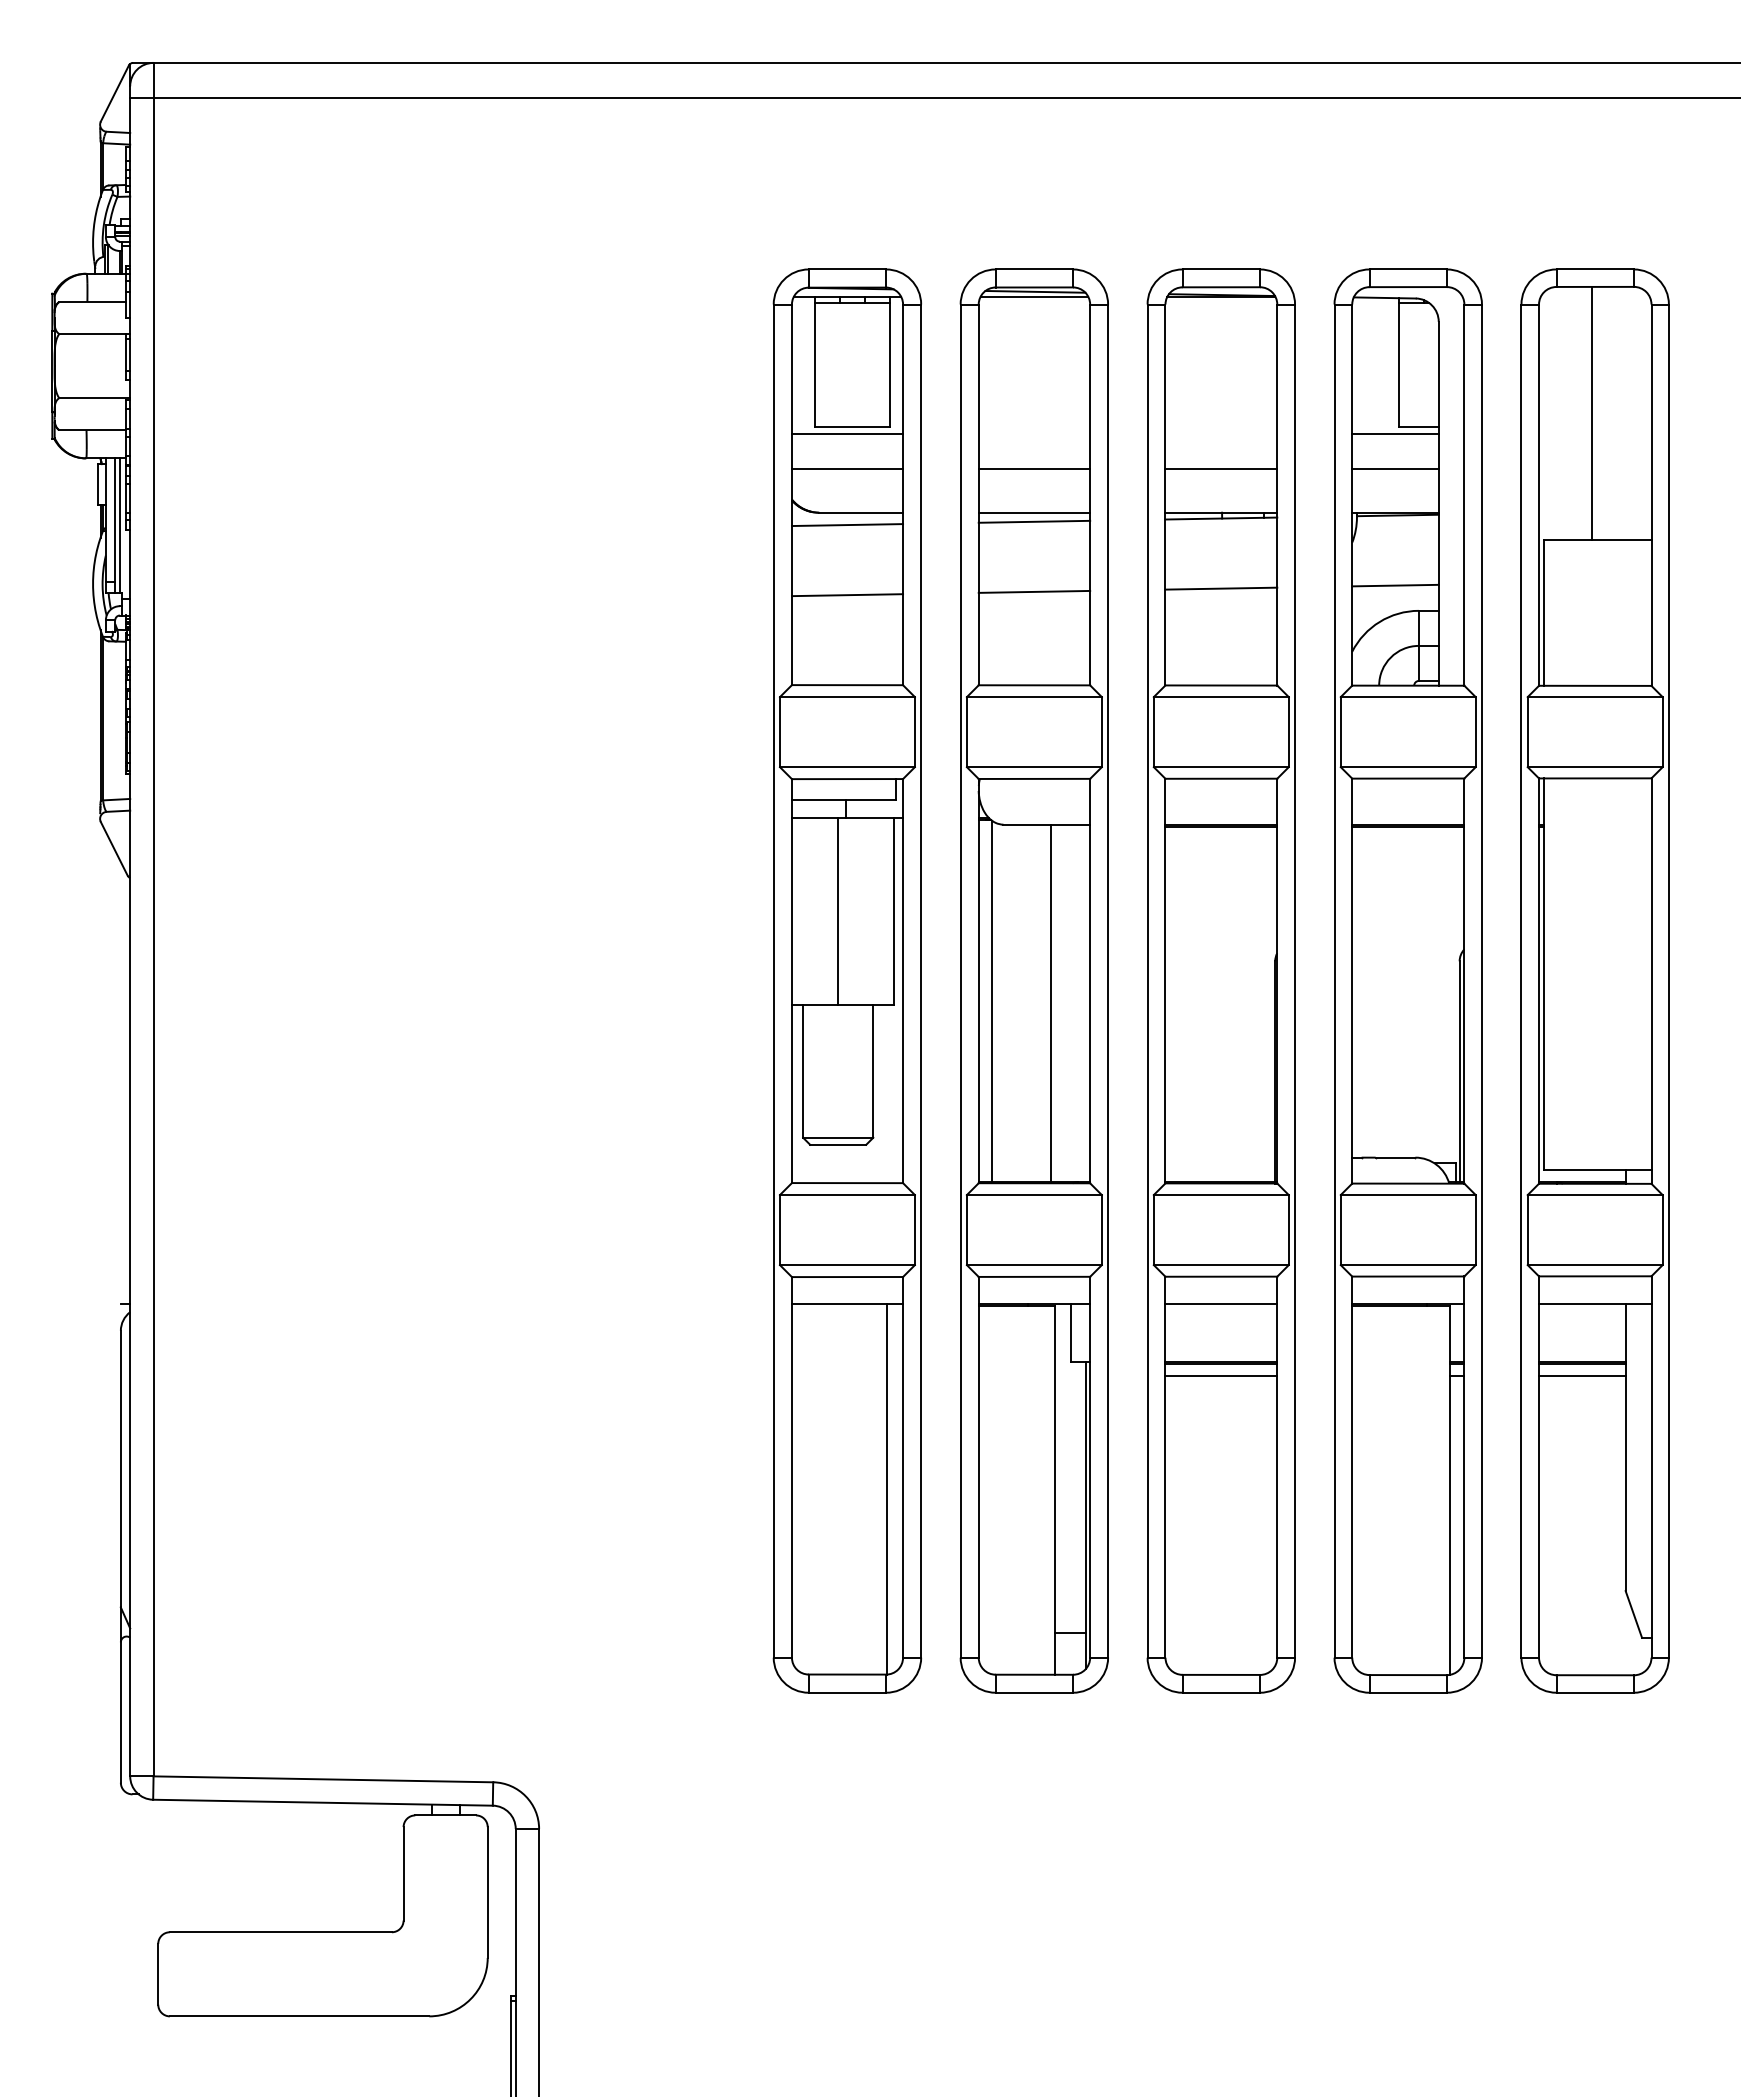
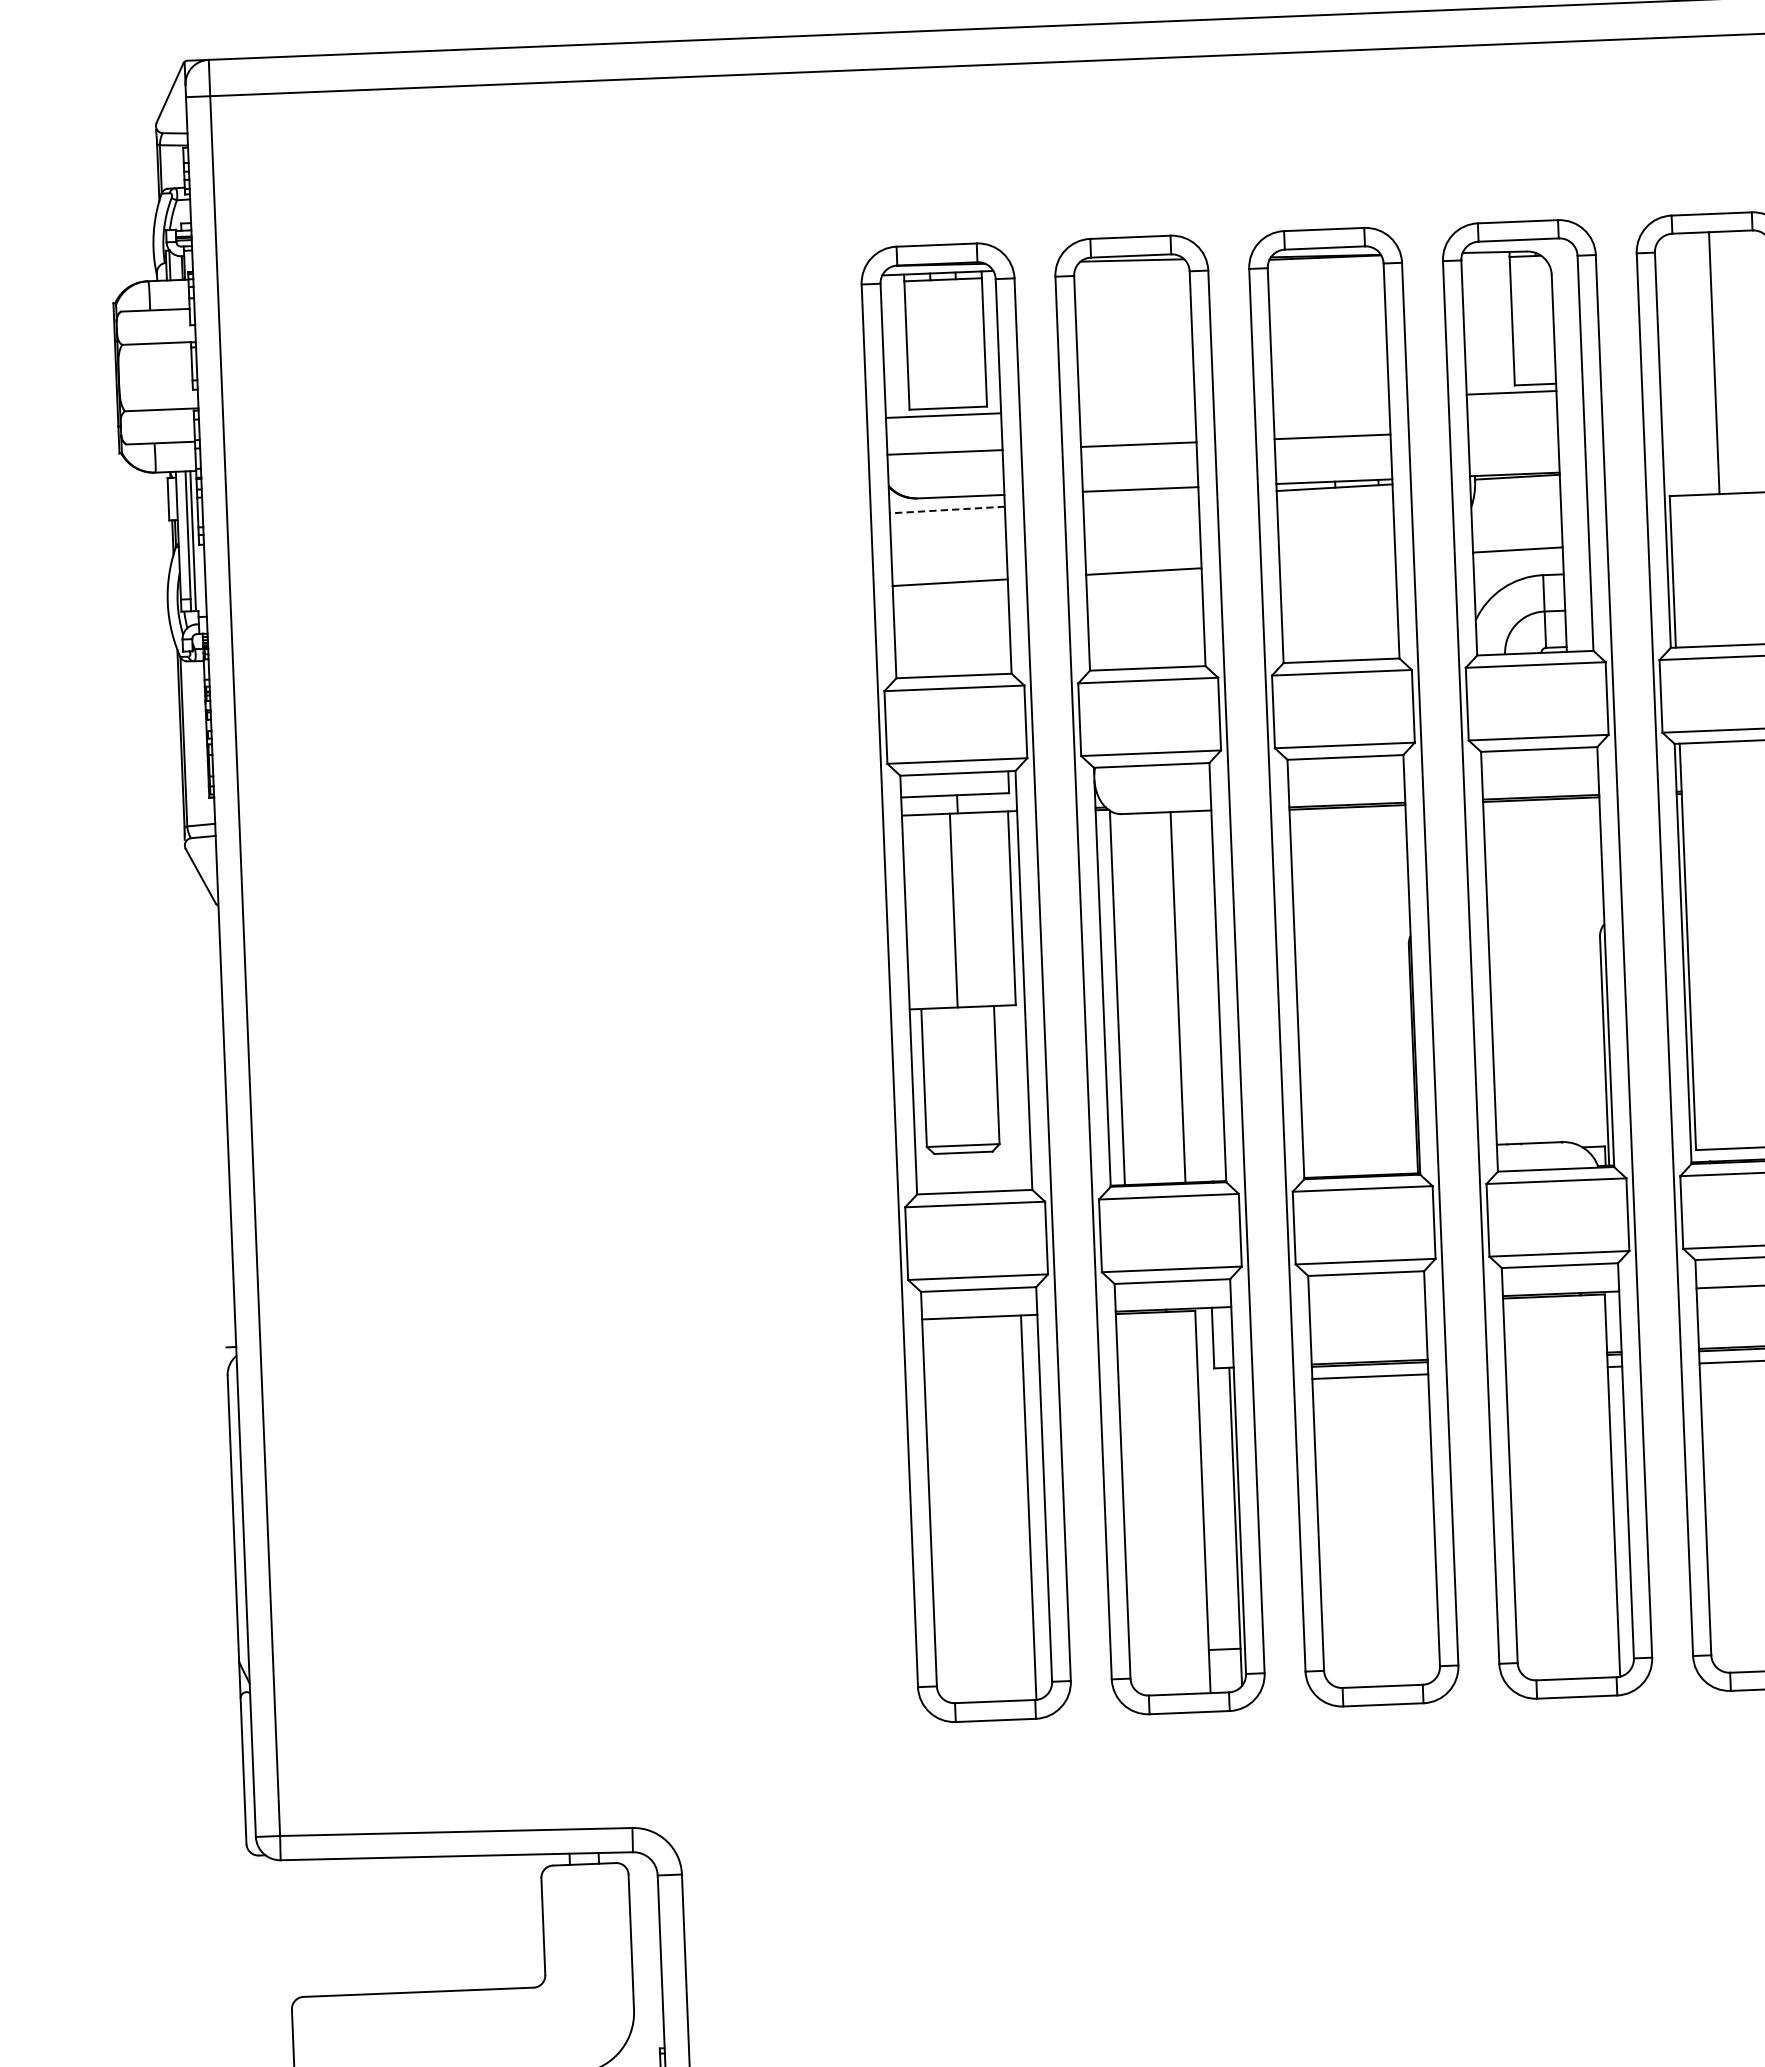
line: (1034, 296) -> (1131, 265), removed
line: (1395, 469) -> (1513, 429), removed
line: (1034, 521) -> (1141, 498), removed
line: (847, 525) -> (947, 510), solid -> dashed
line: (1221, 588) -> (1337, 560), removed
line: (1221, 1303) -> (1367, 1301), removed

